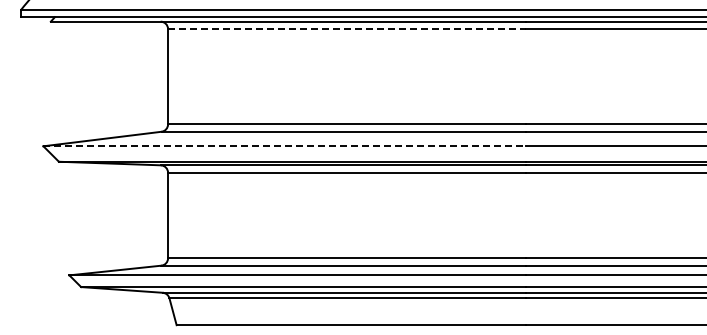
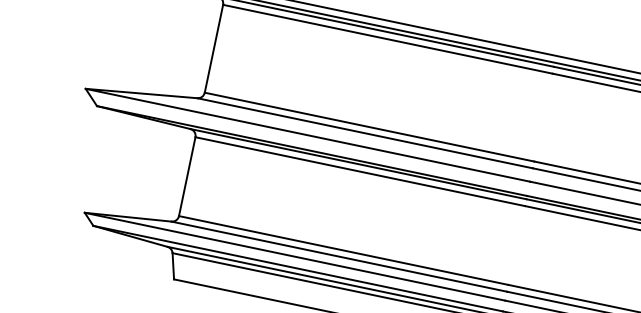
line: (346, 29) -> (387, 39), dashed -> solid
line: (285, 146) -> (308, 135), dashed -> solid

